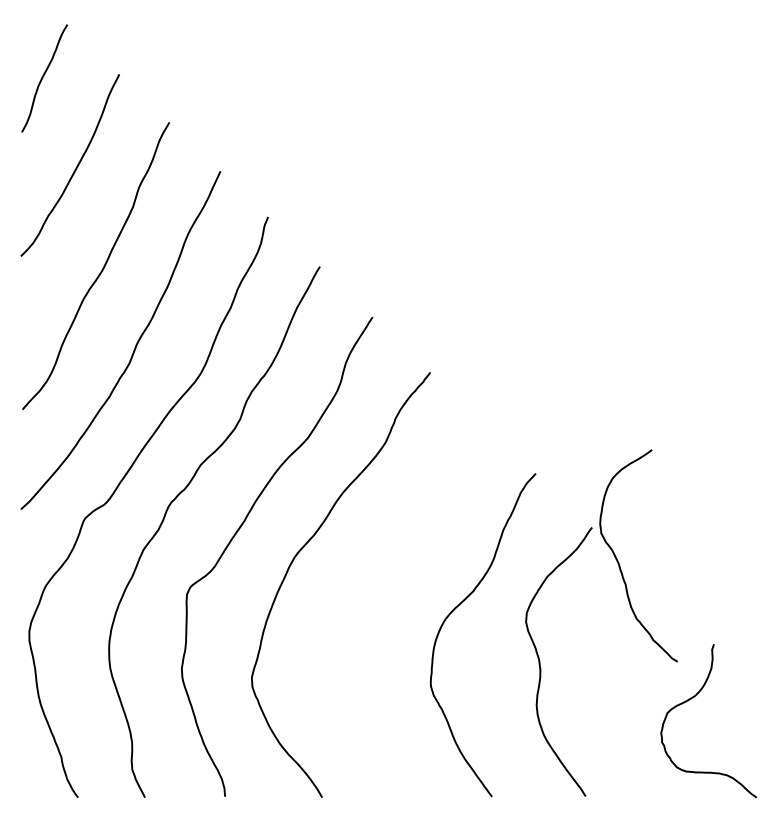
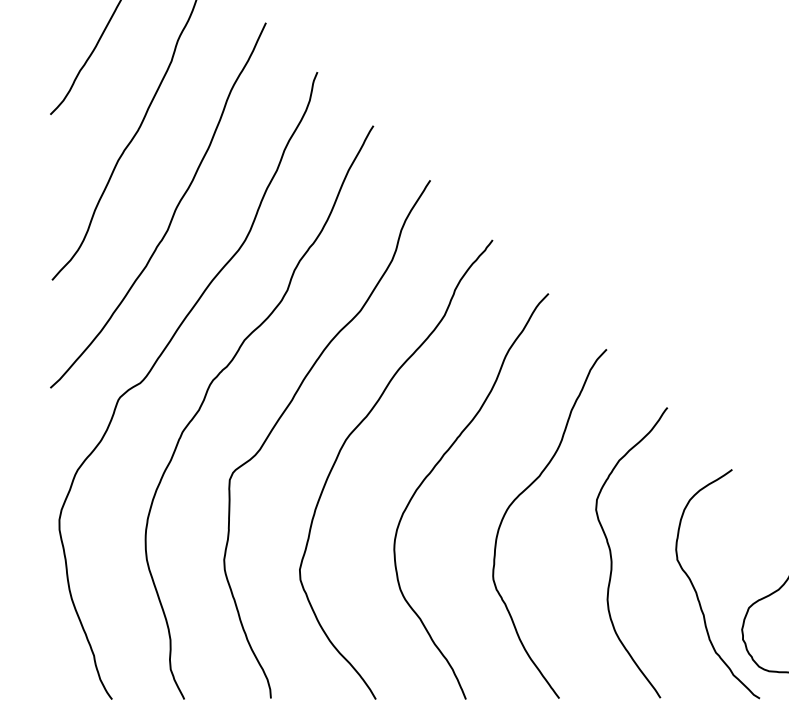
curve: (619, 562) -> (697, 591), moved
curve: (376, 584) -> (434, 469), added

